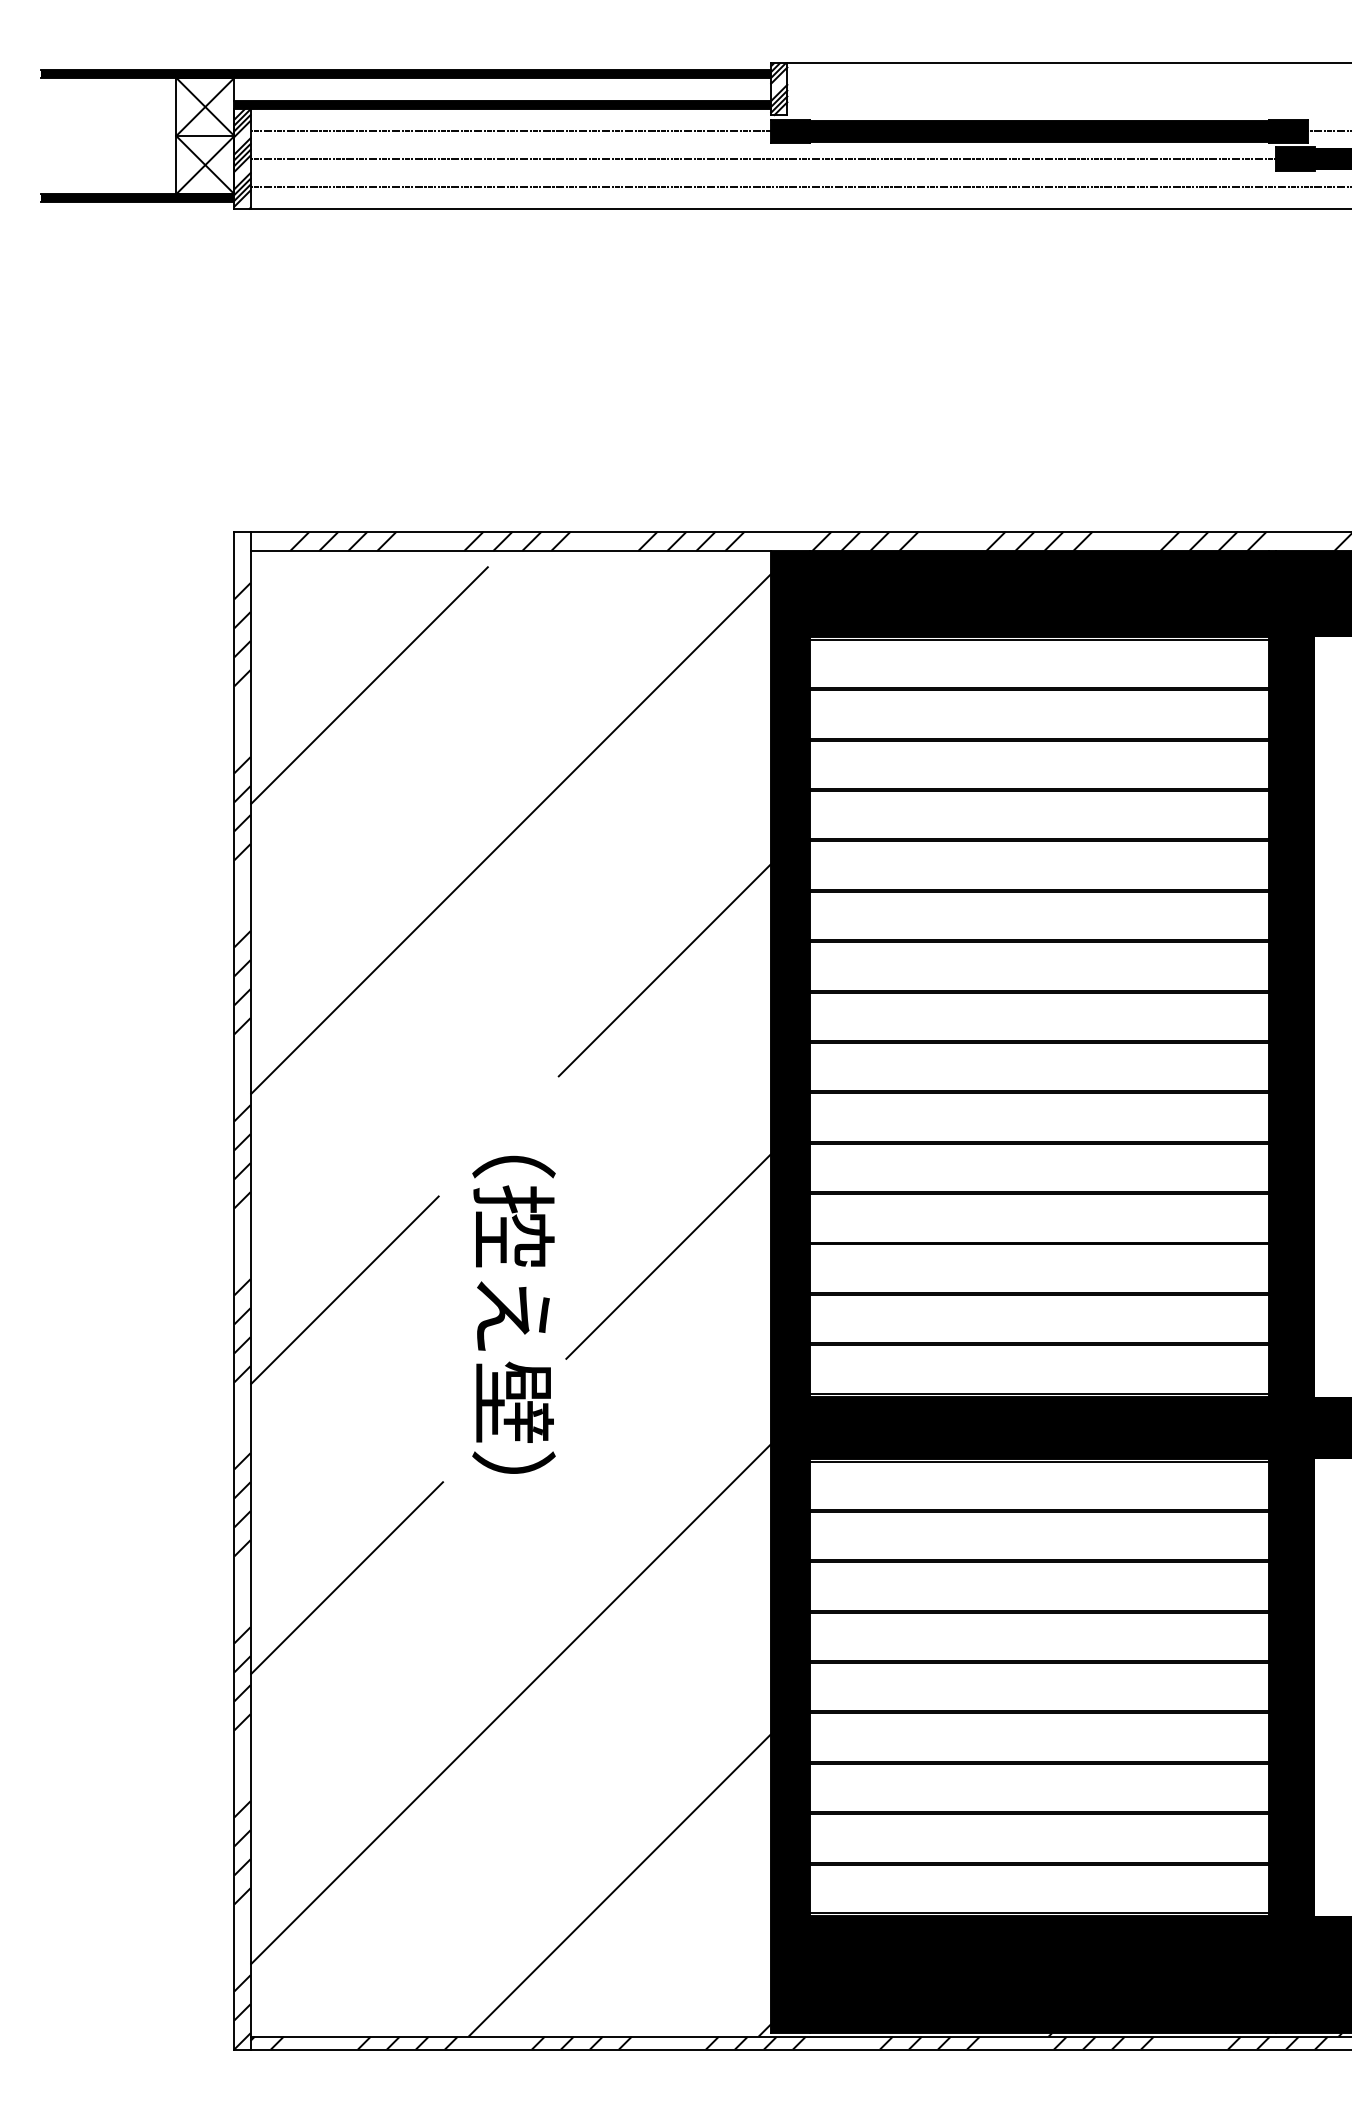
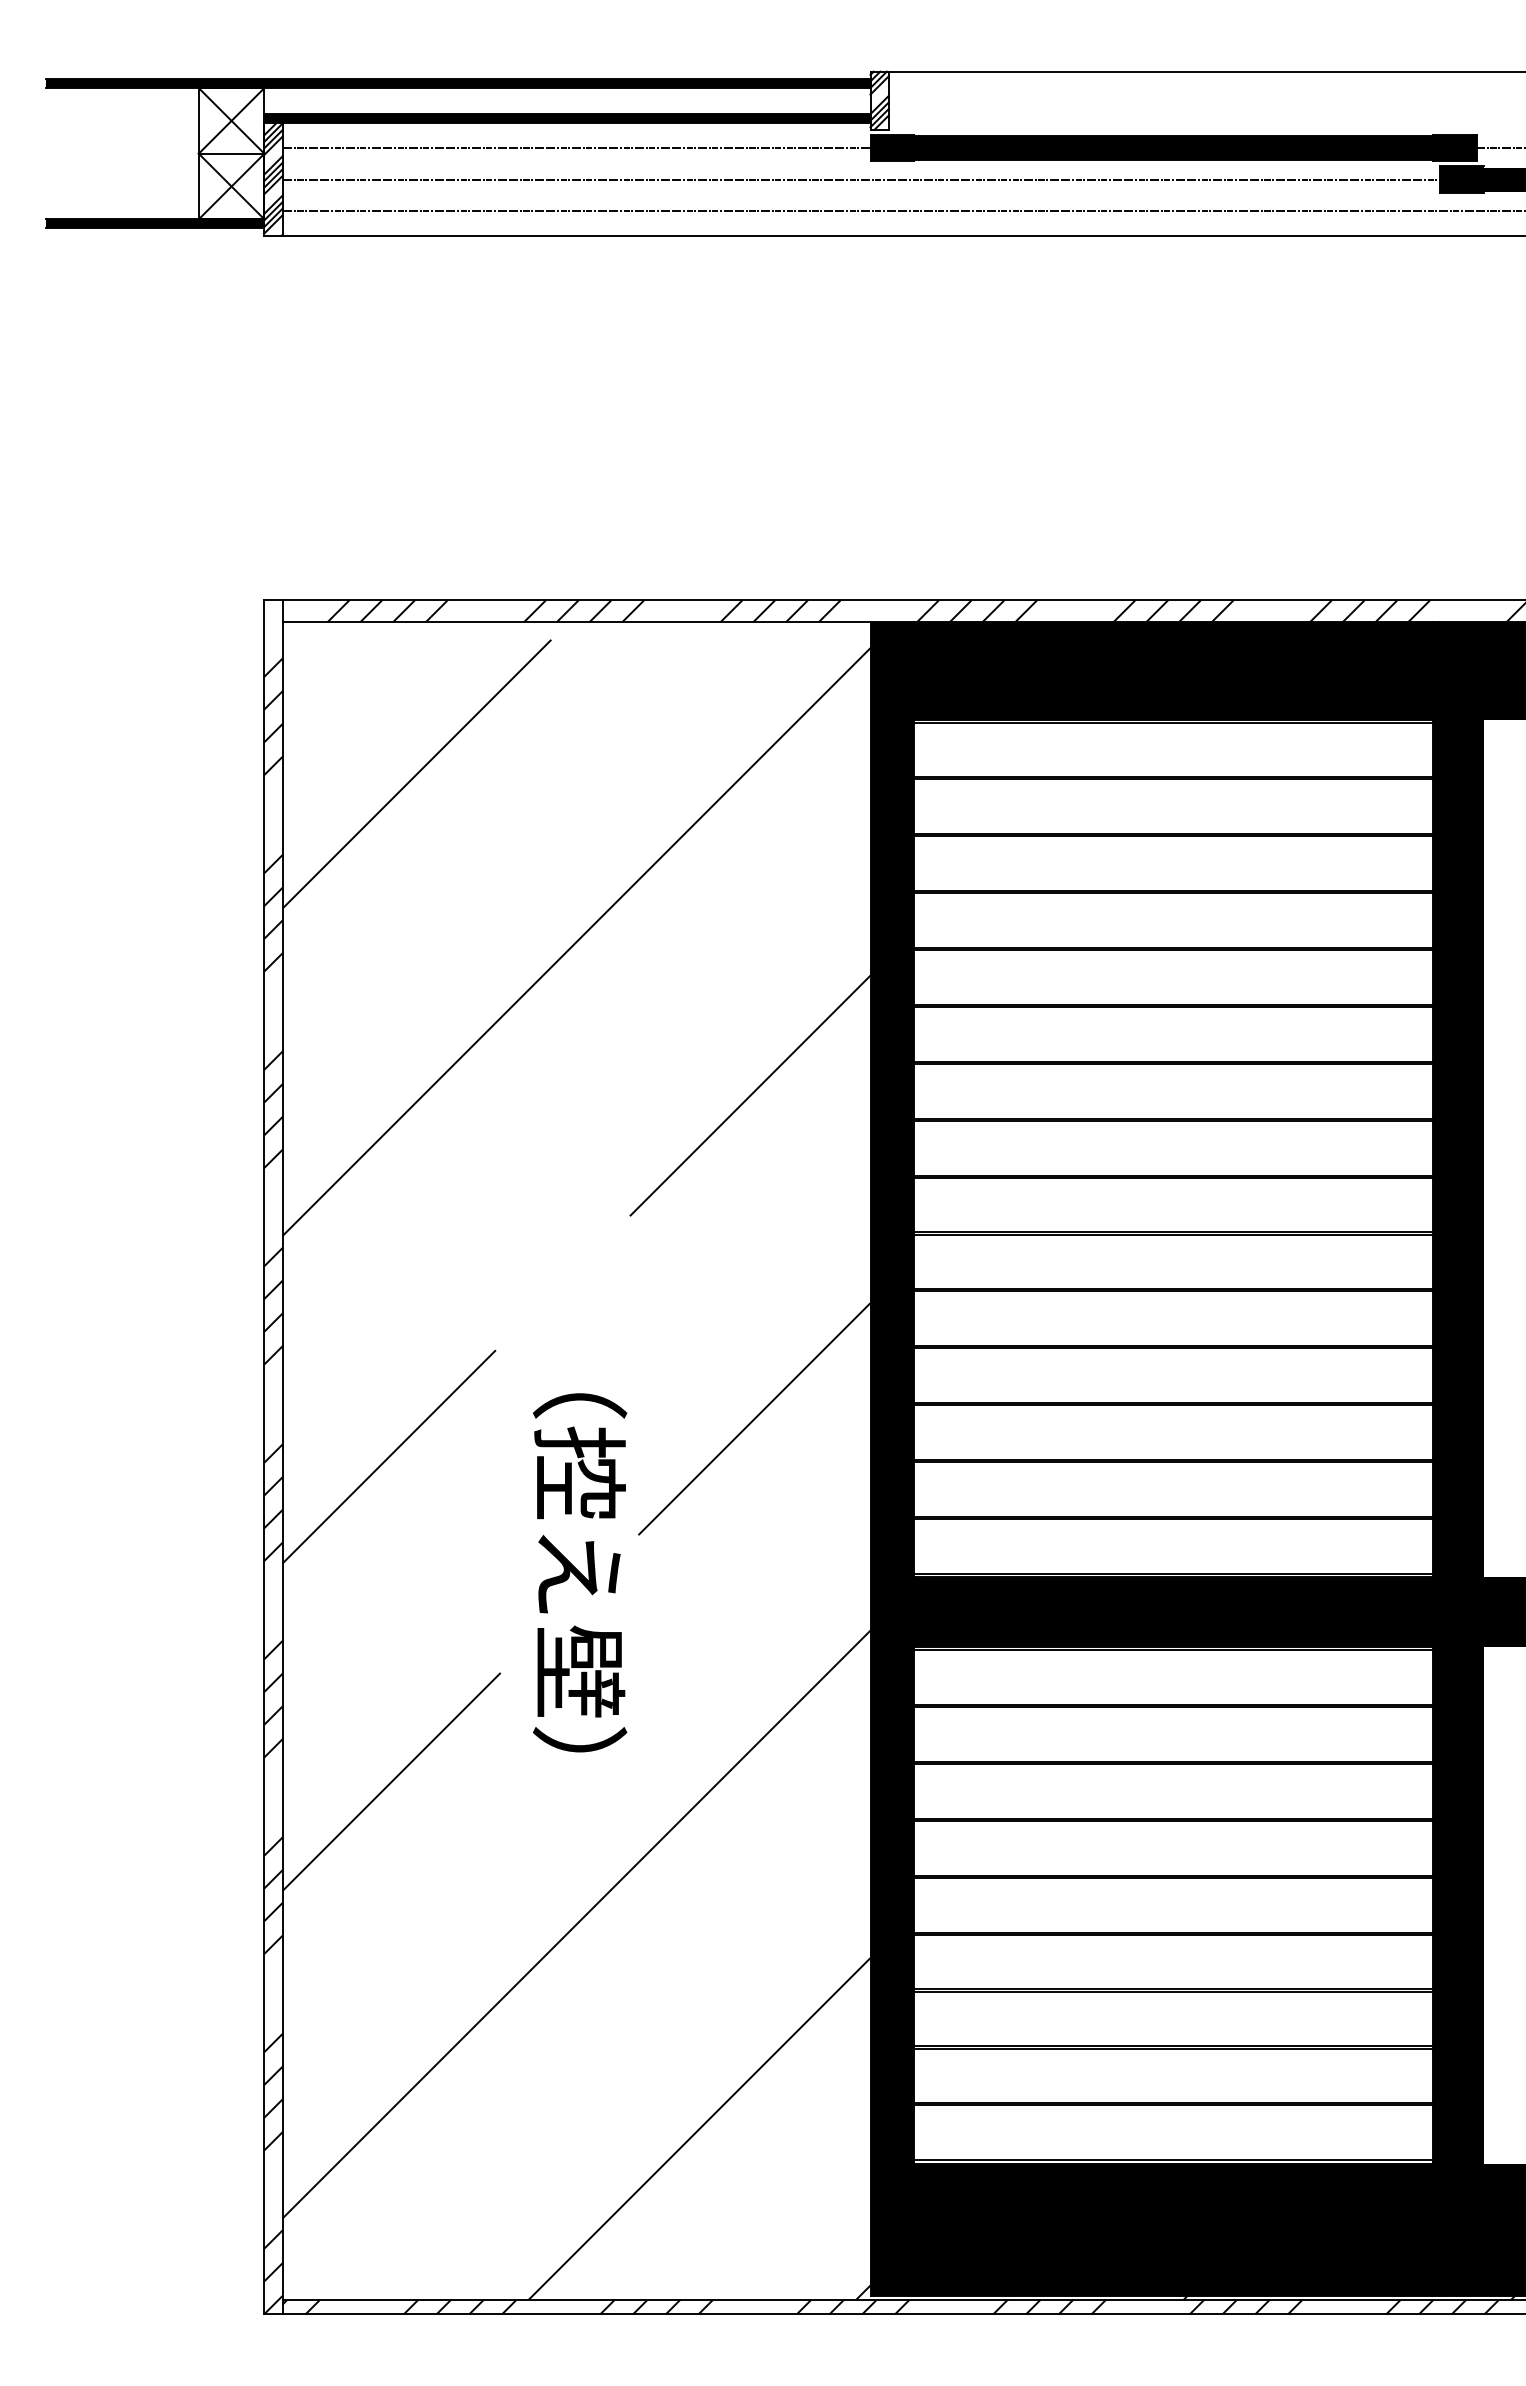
text: (513, 1314) -> (579, 1572), moved

